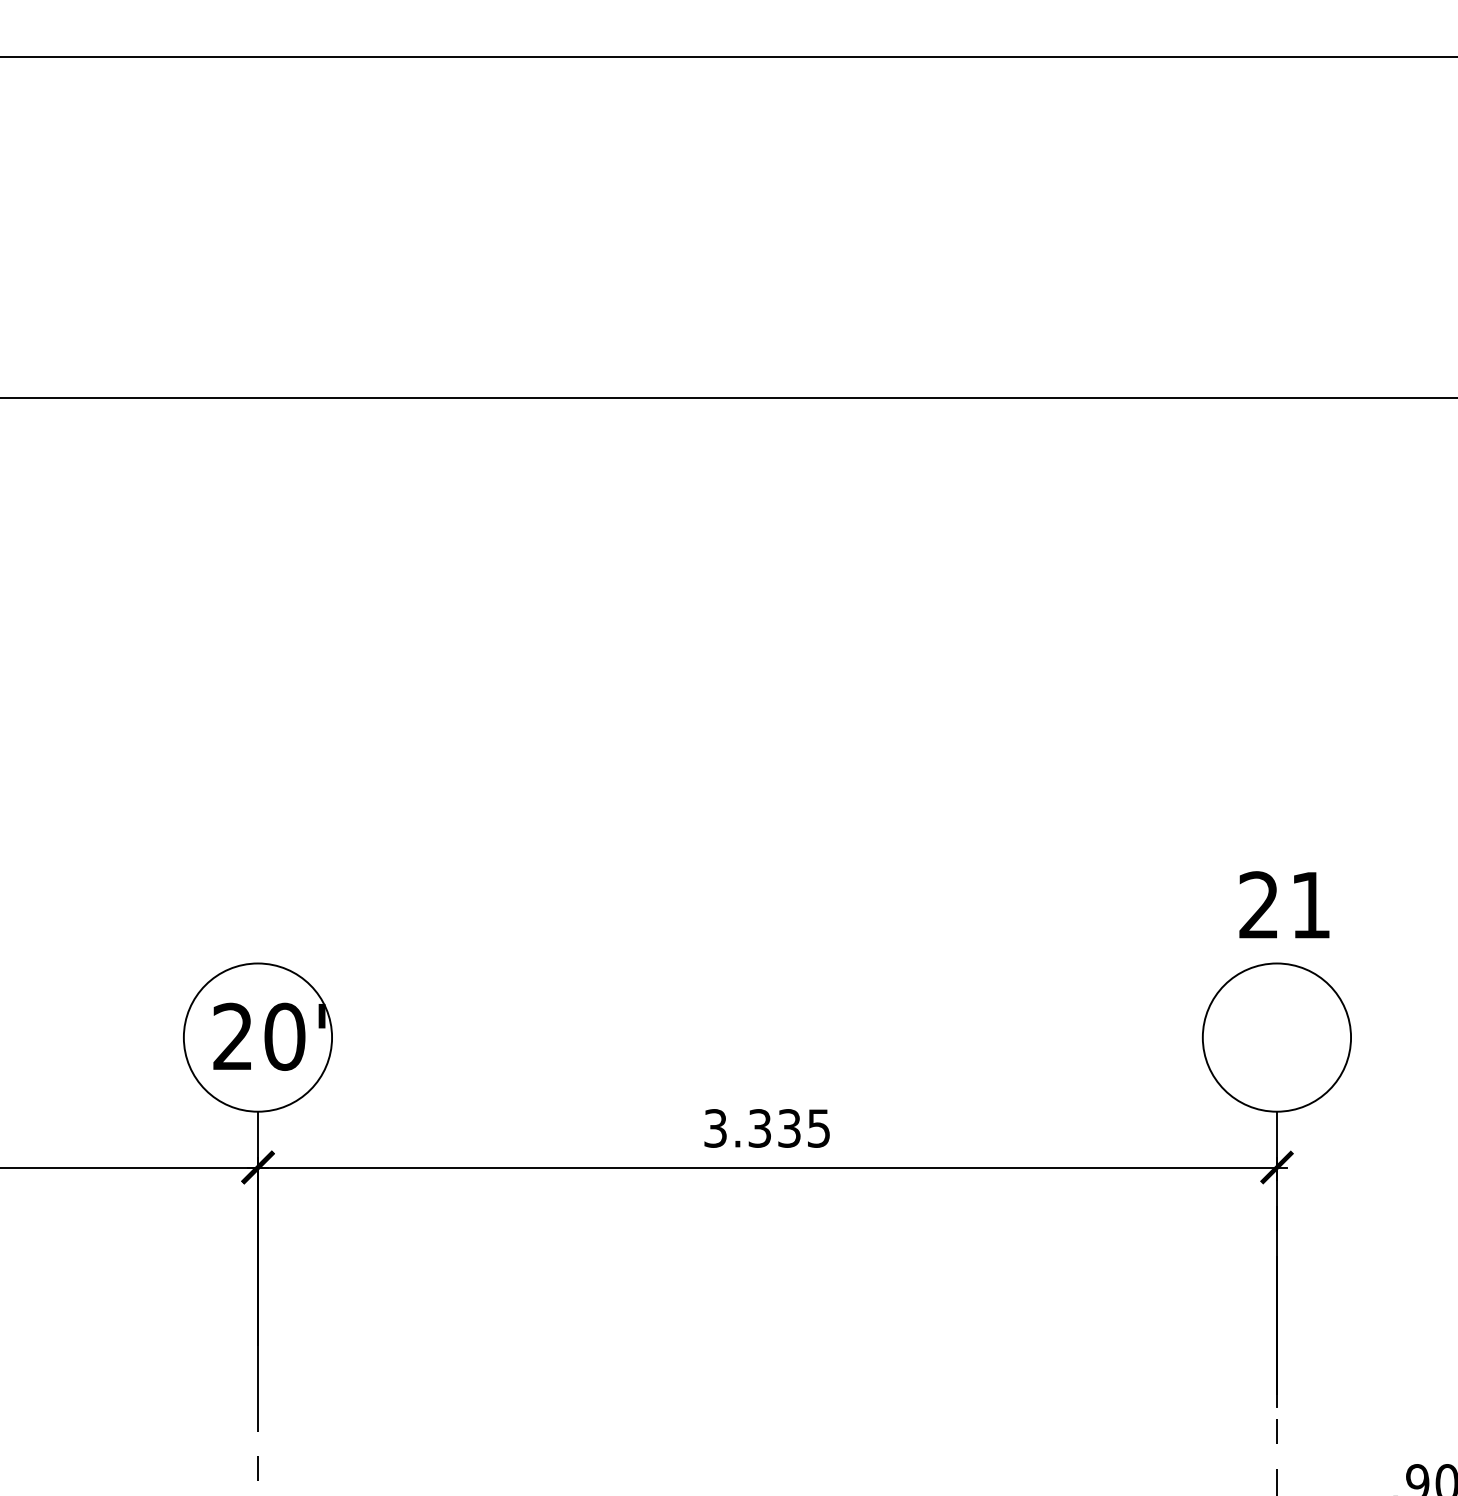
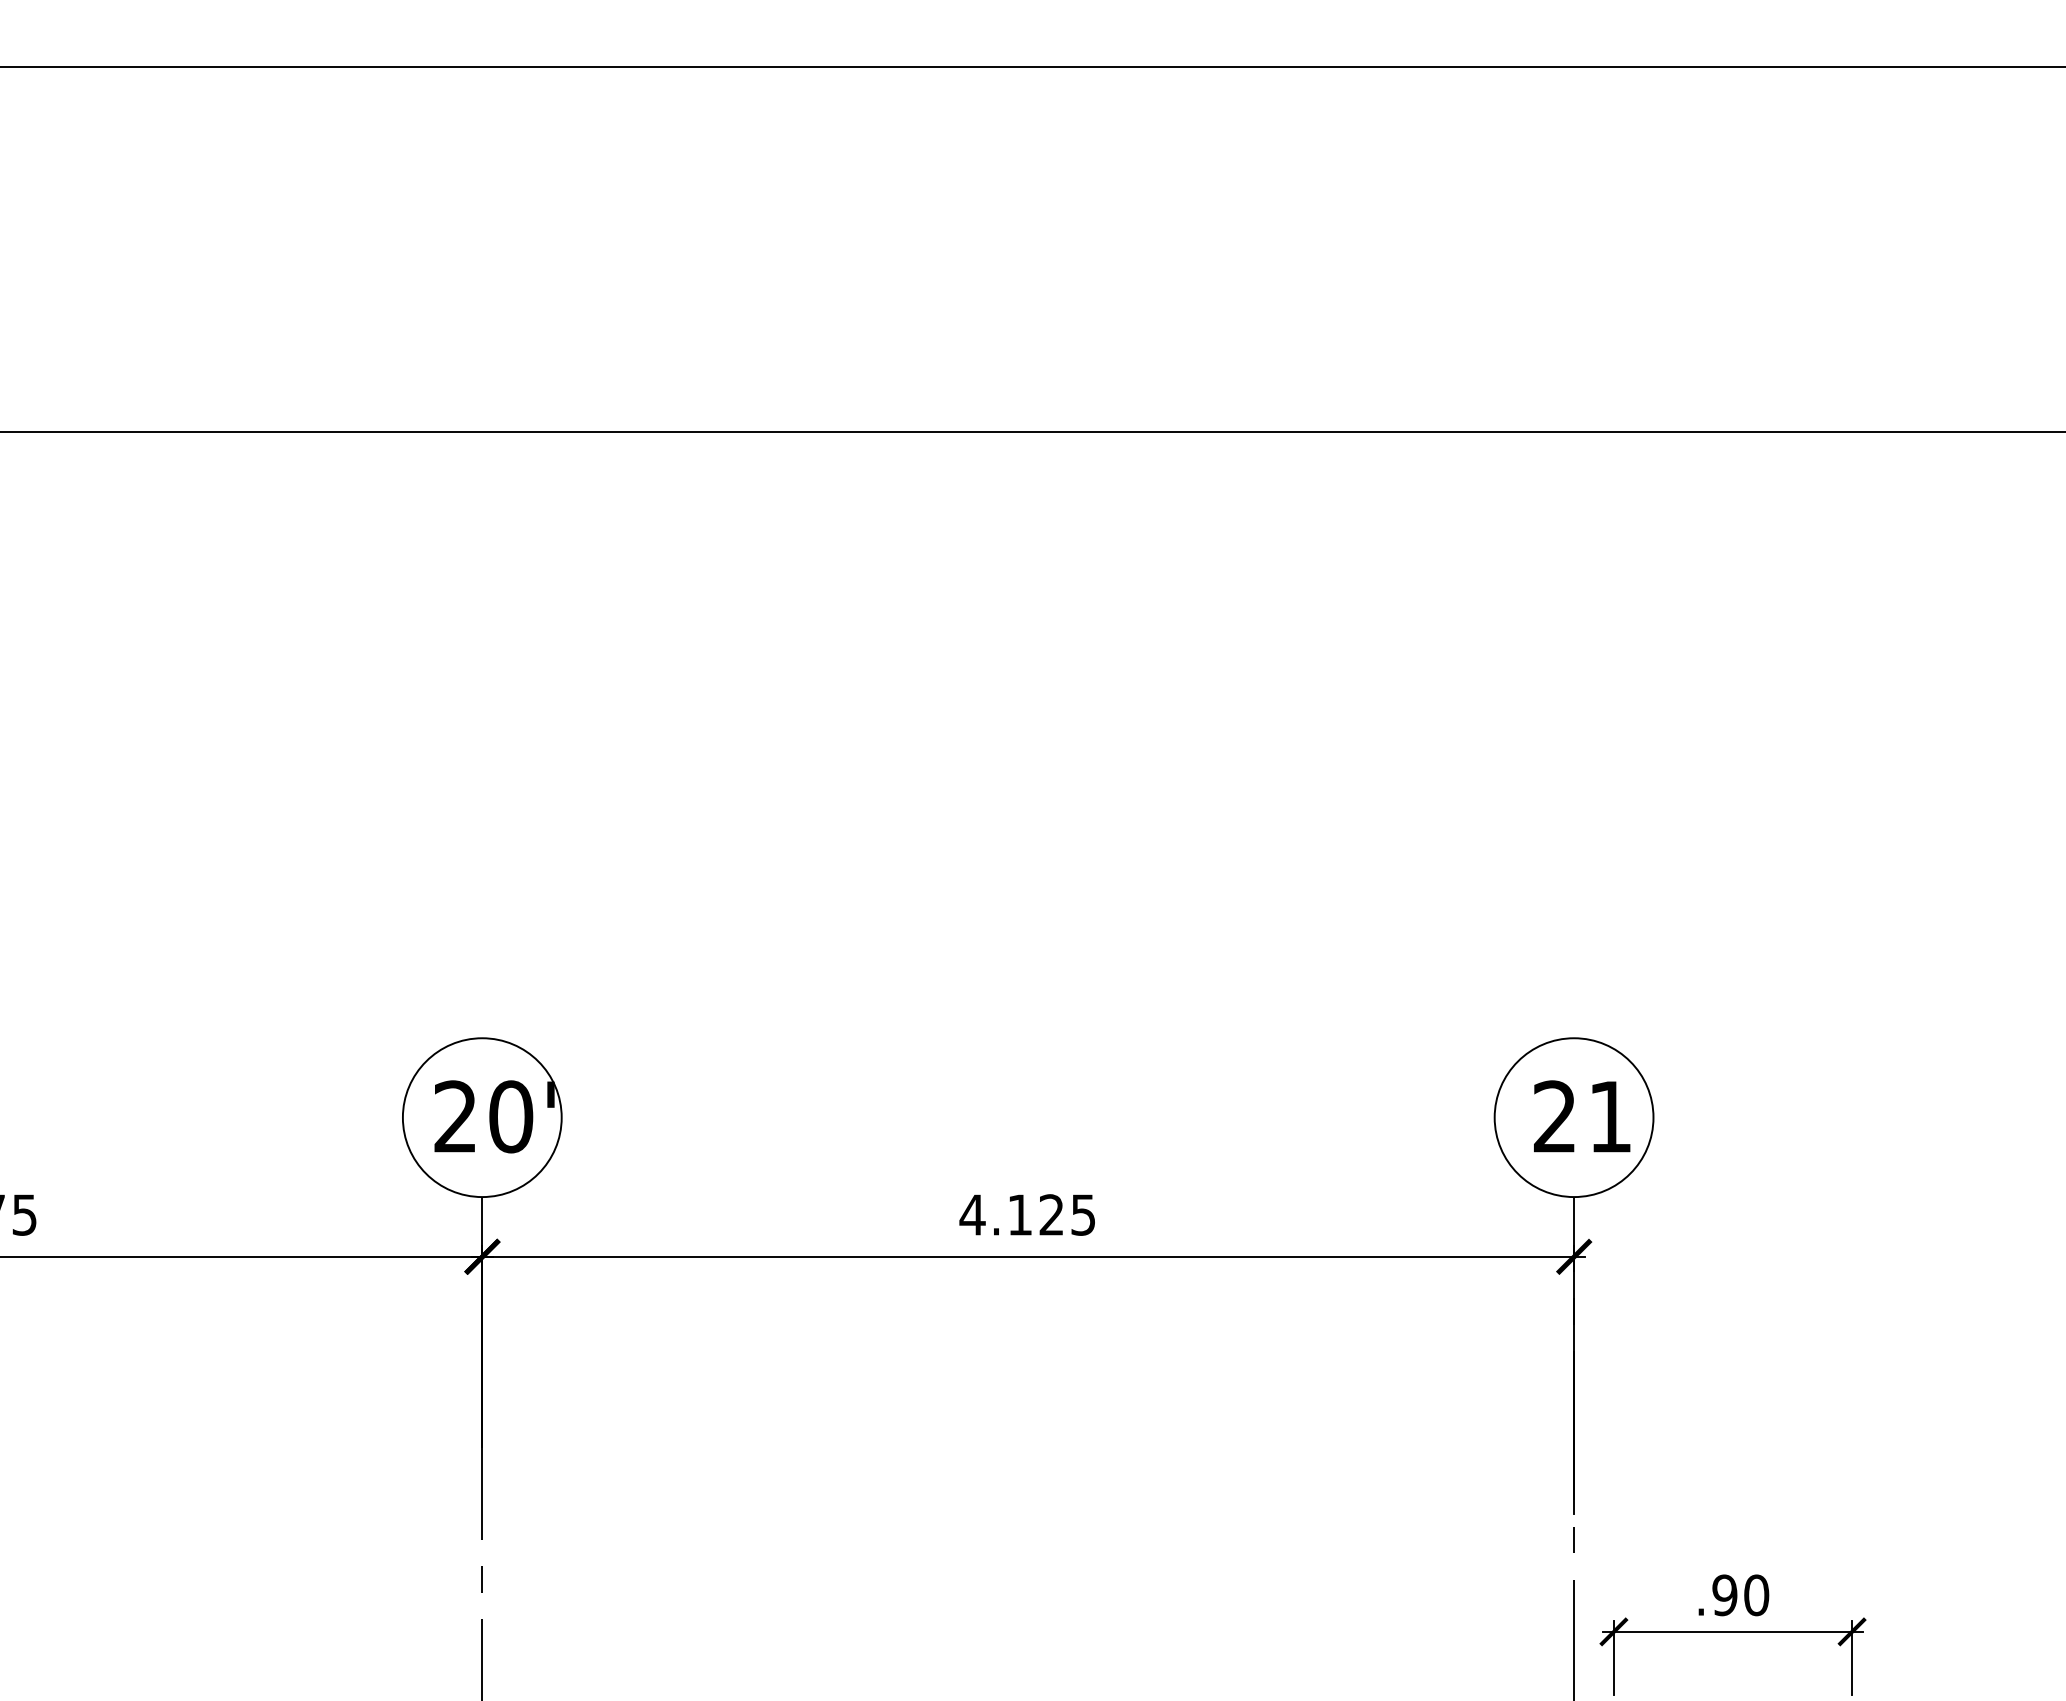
text: (1284, 904) -> (1582, 1116), moved
text: (751, 1127) -> (1011, 1214), 3.335 -> 4.125

